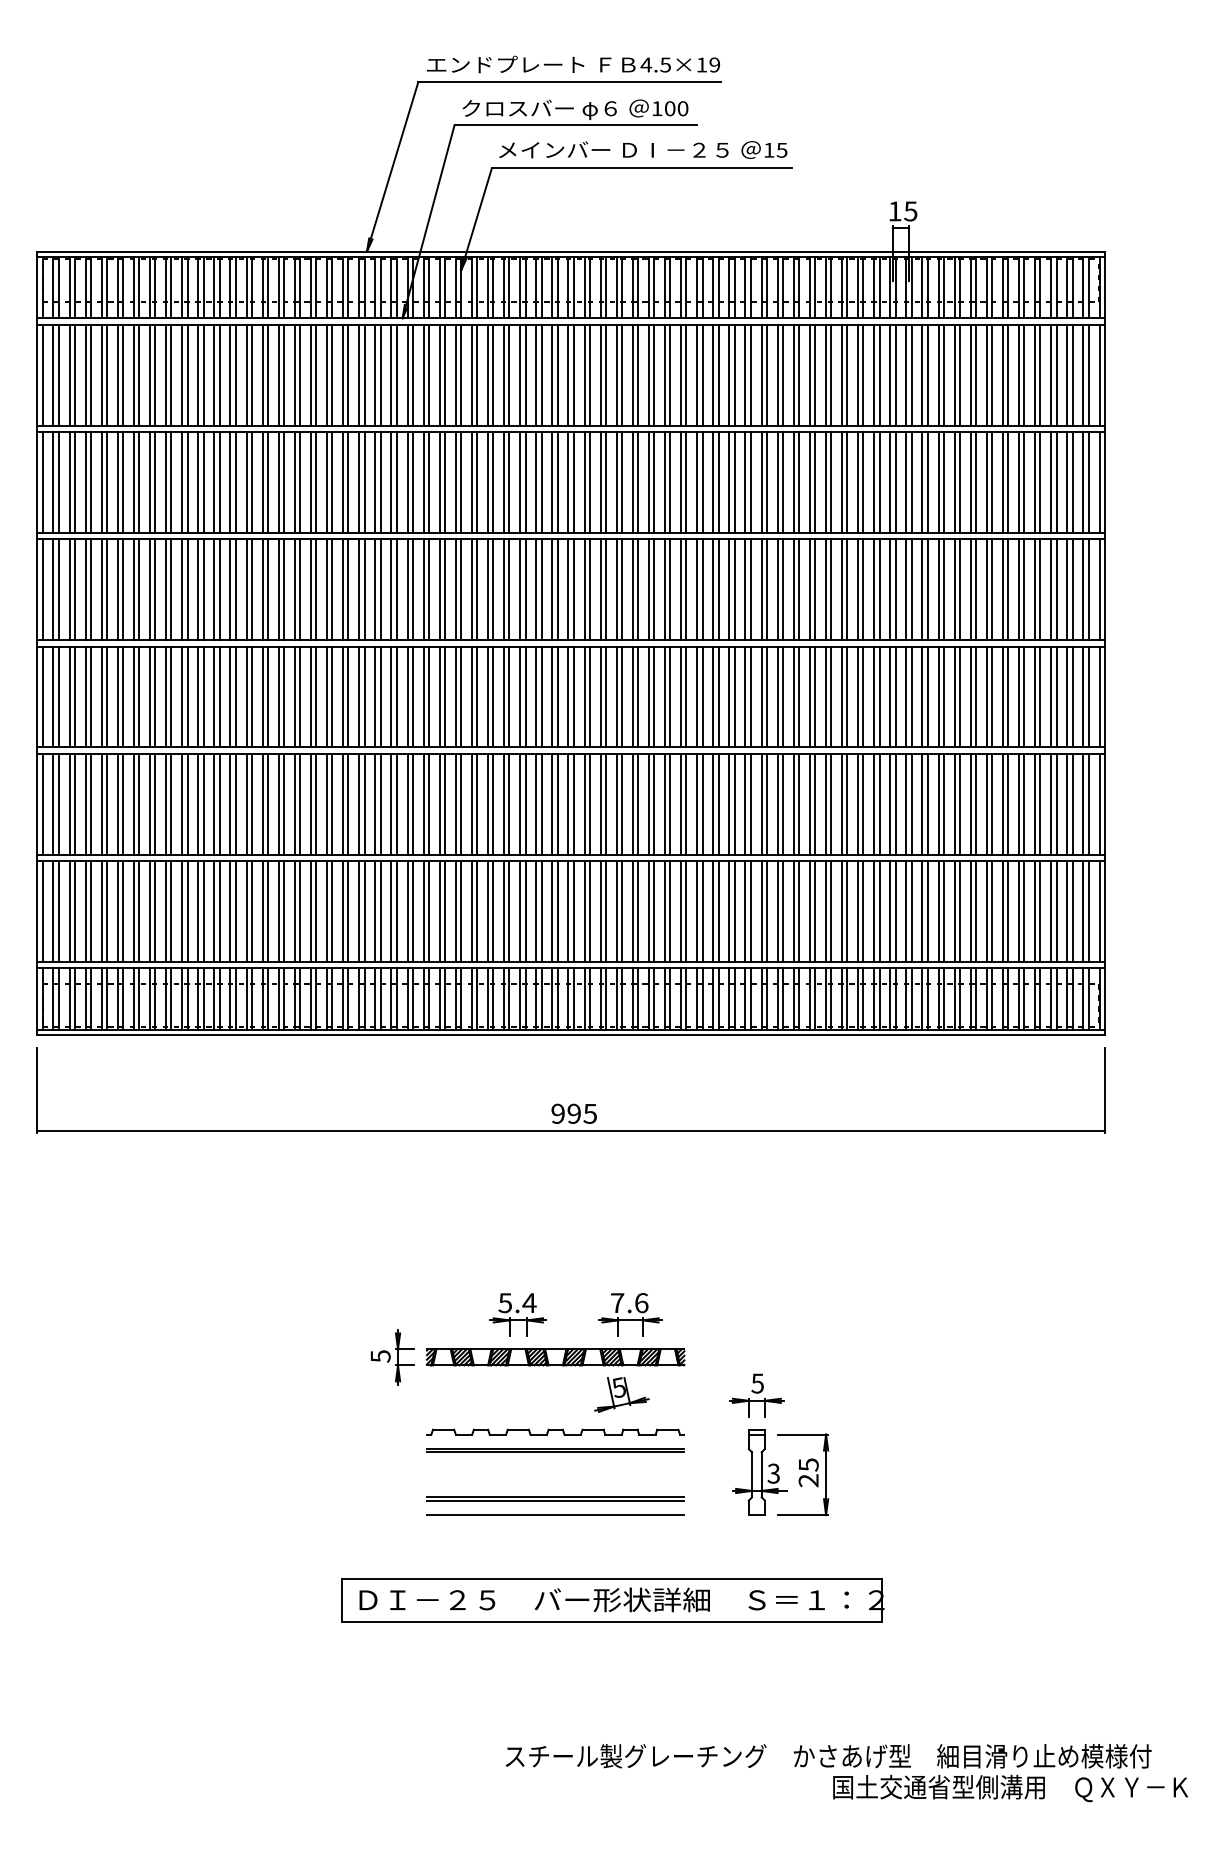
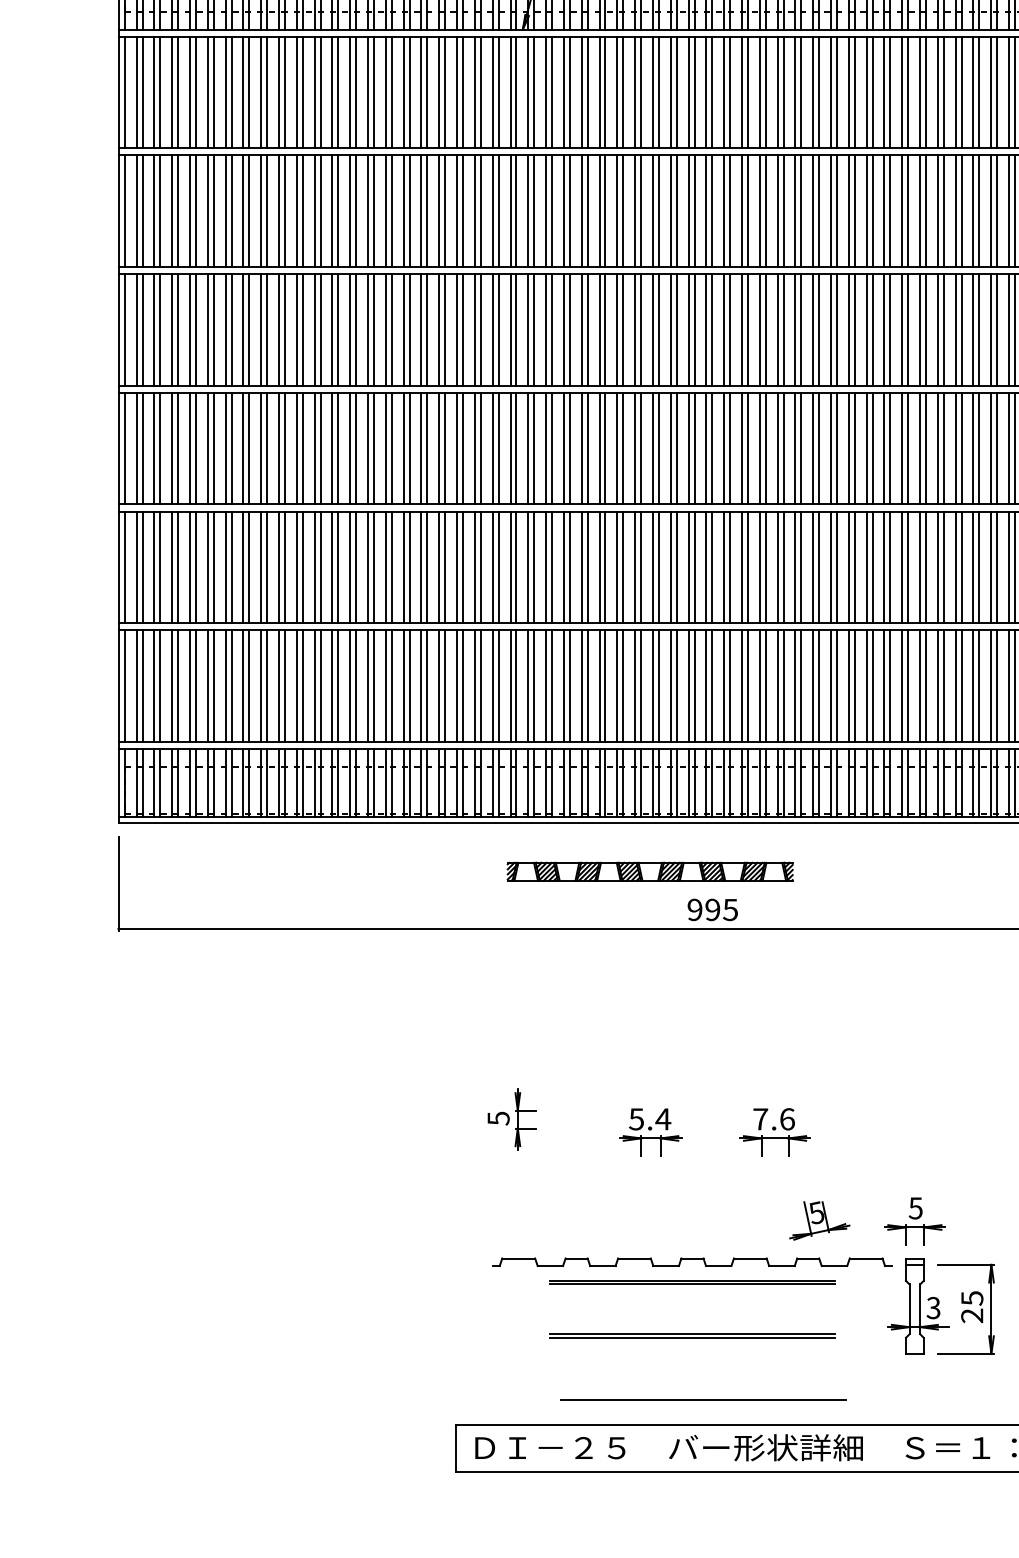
part: (392, 1357) -> (511, 1119), moved
part: (555, 1357) -> (650, 871), moved
part: (621, 1394) -> (819, 1220), moved
part: (555, 1431) -> (692, 1261), size x1.4
line: (555, 1514) -> (703, 1399), moved

